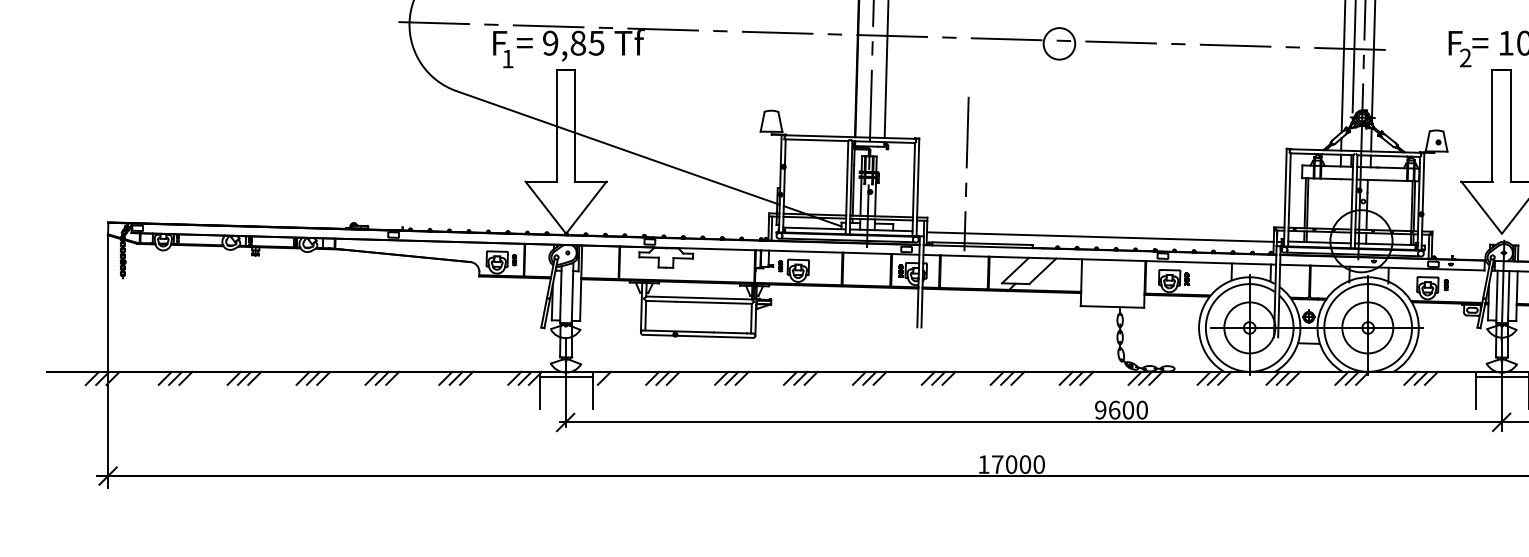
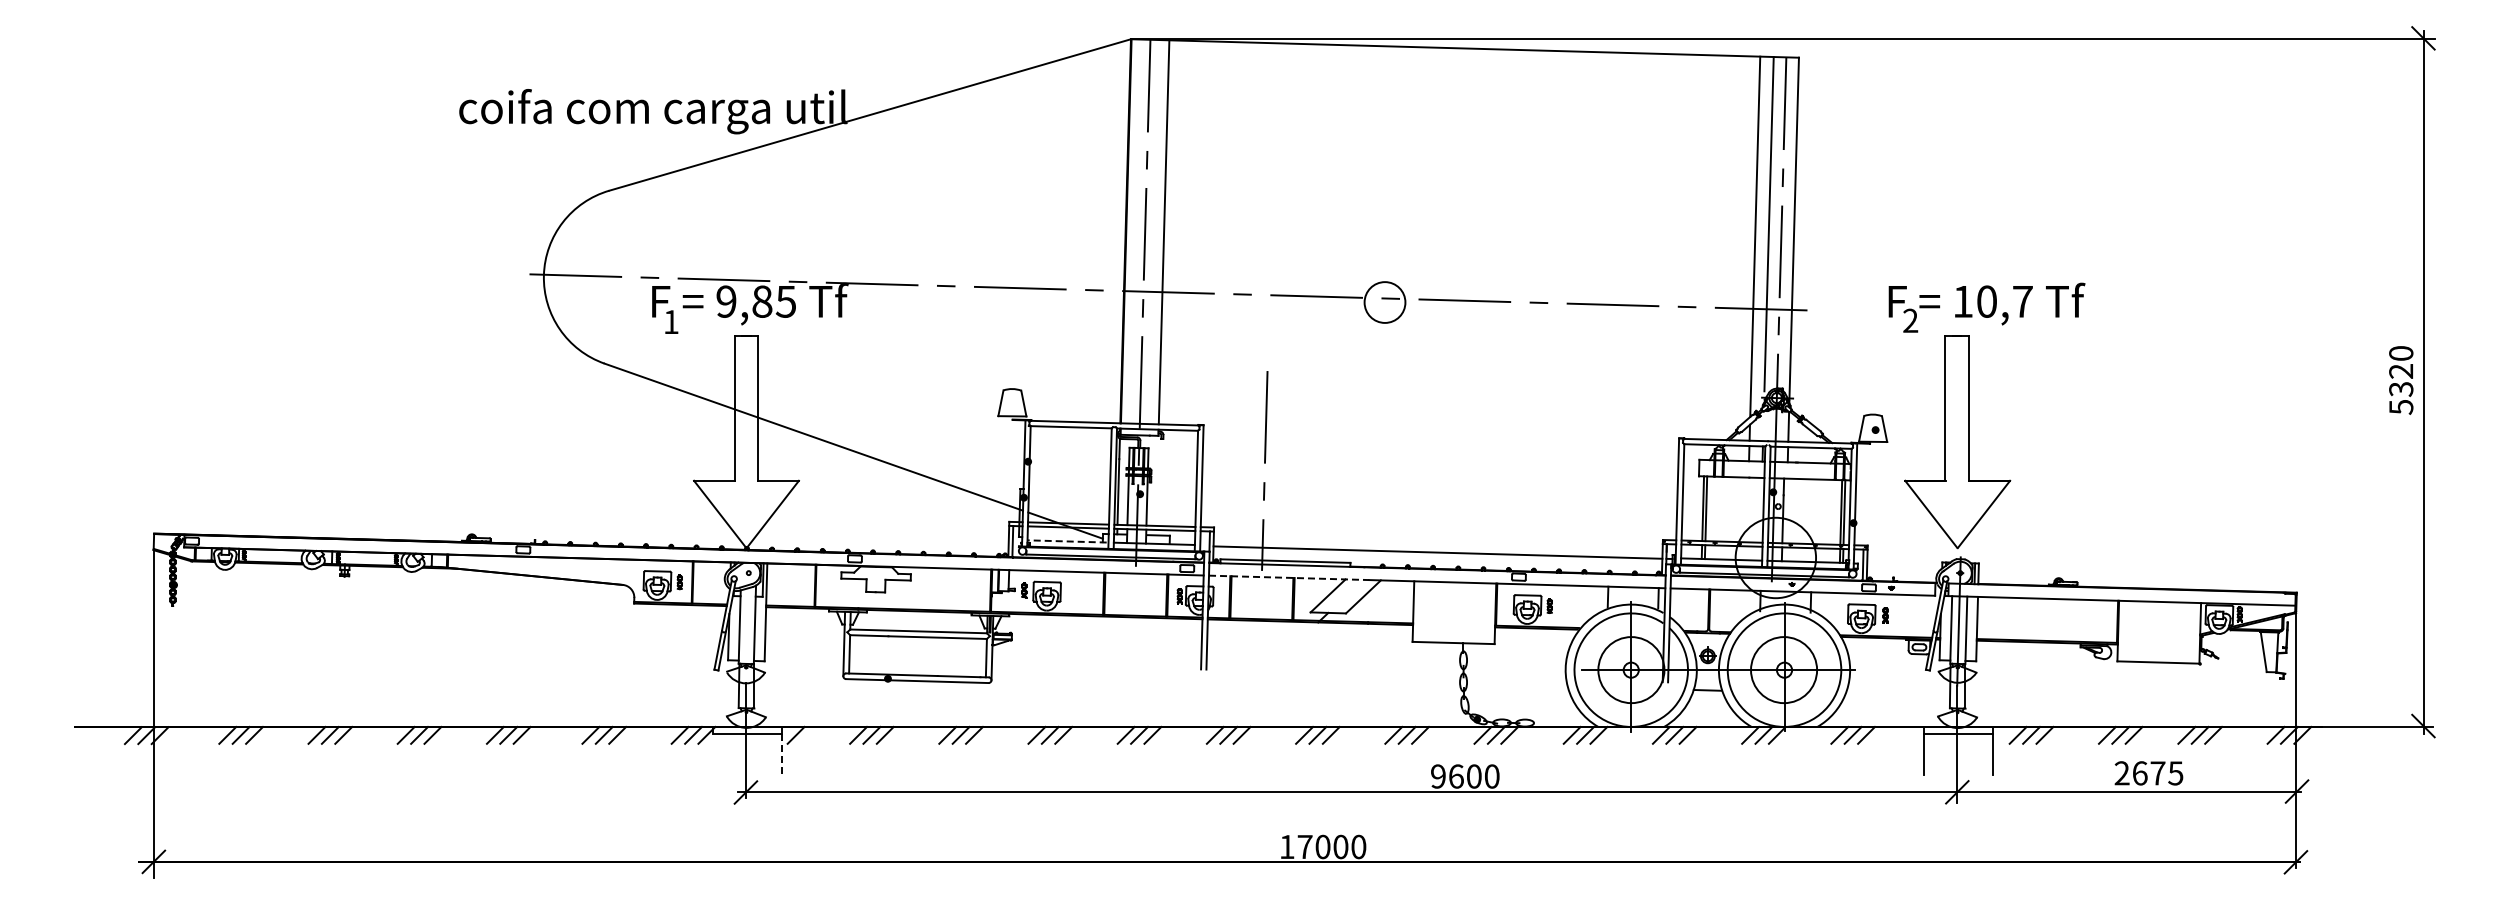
line: (814, 228) -> (1067, 541), solid -> dashed
line: (985, 256) -> (1289, 577), solid -> dashed
line: (540, 392) -> (713, 753), removed
line: (593, 393) -> (781, 754), solid -> dashed

